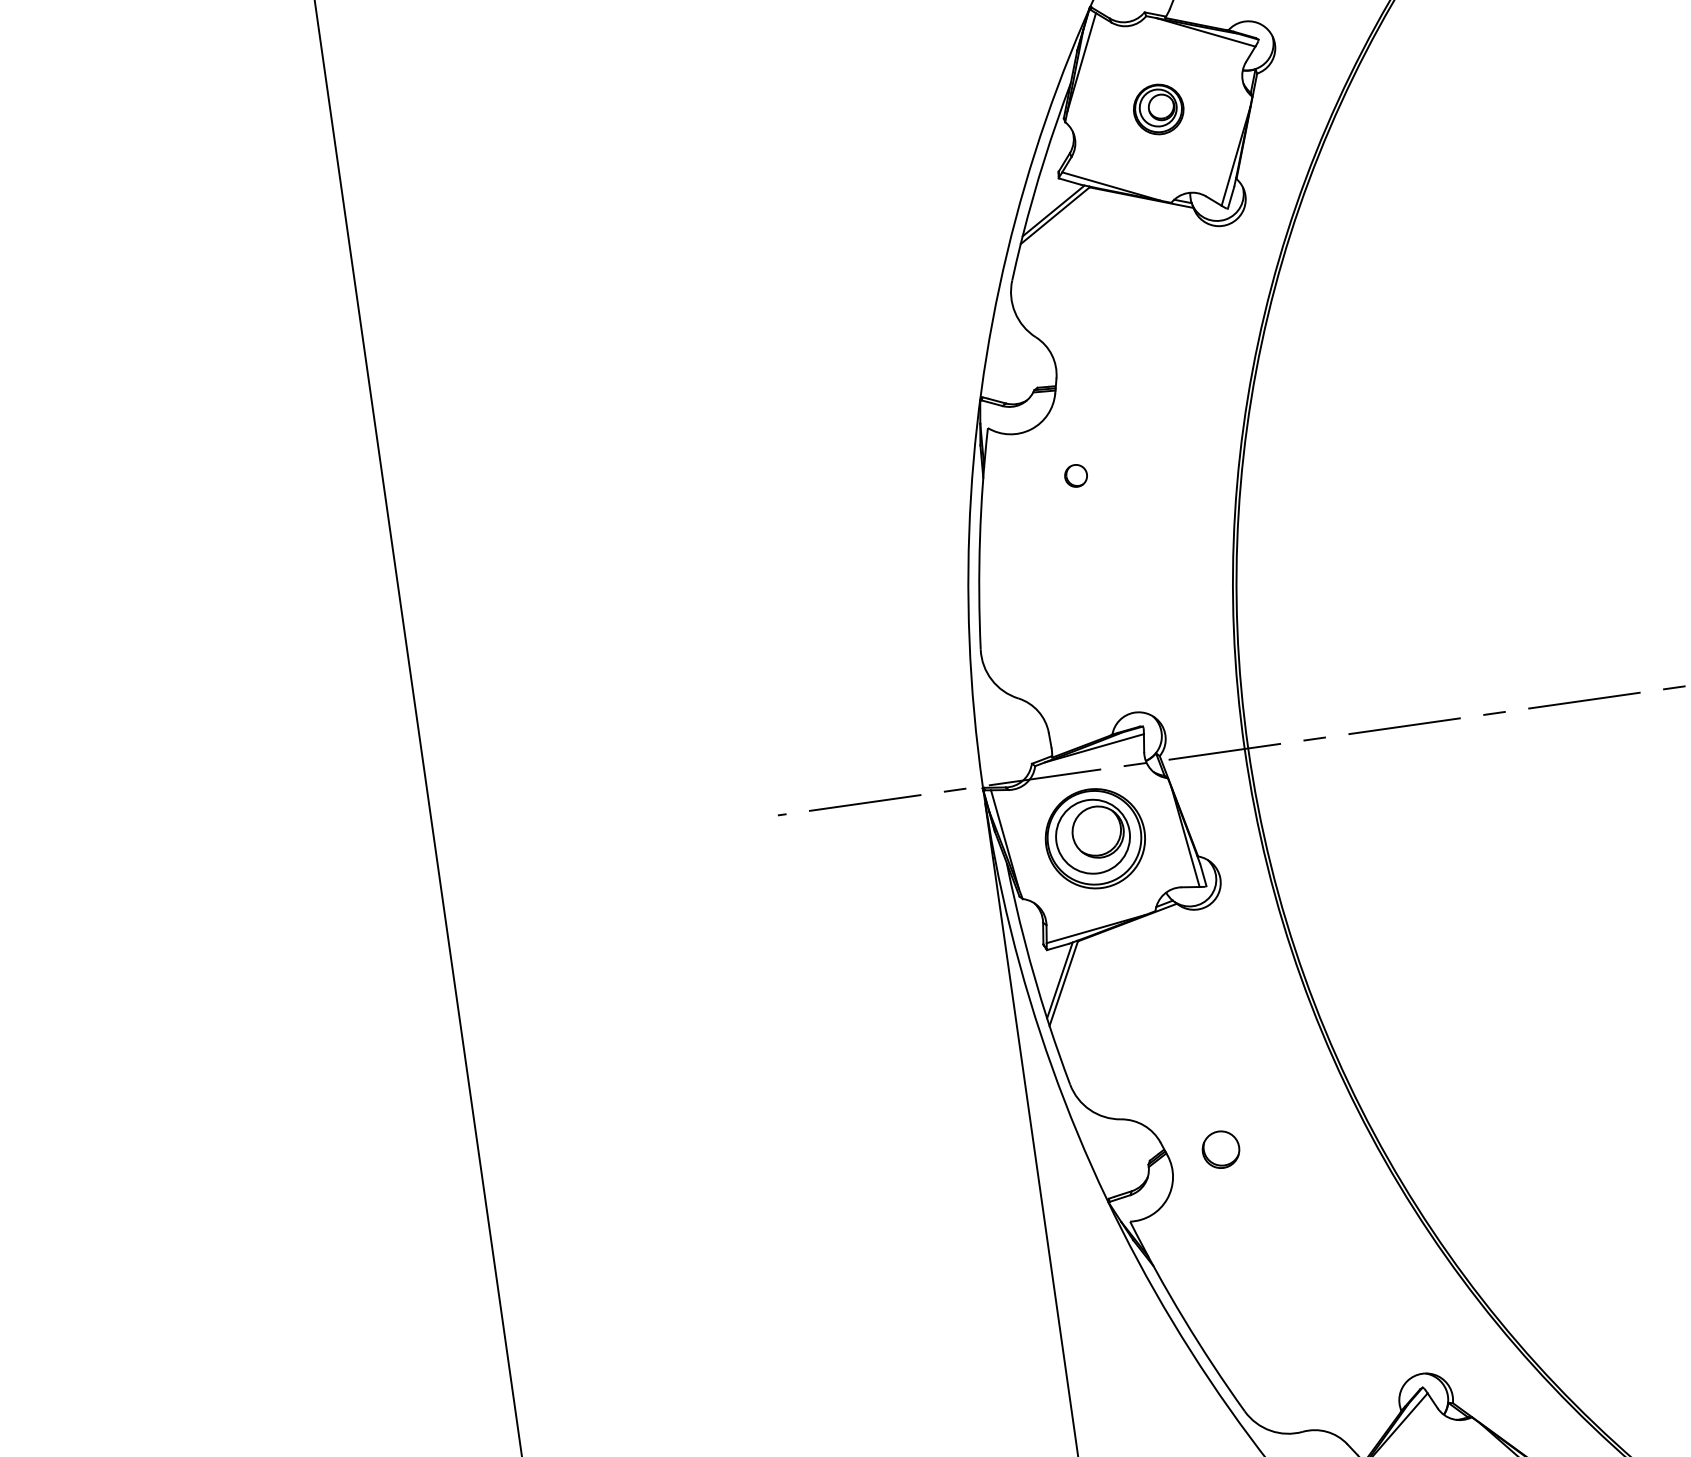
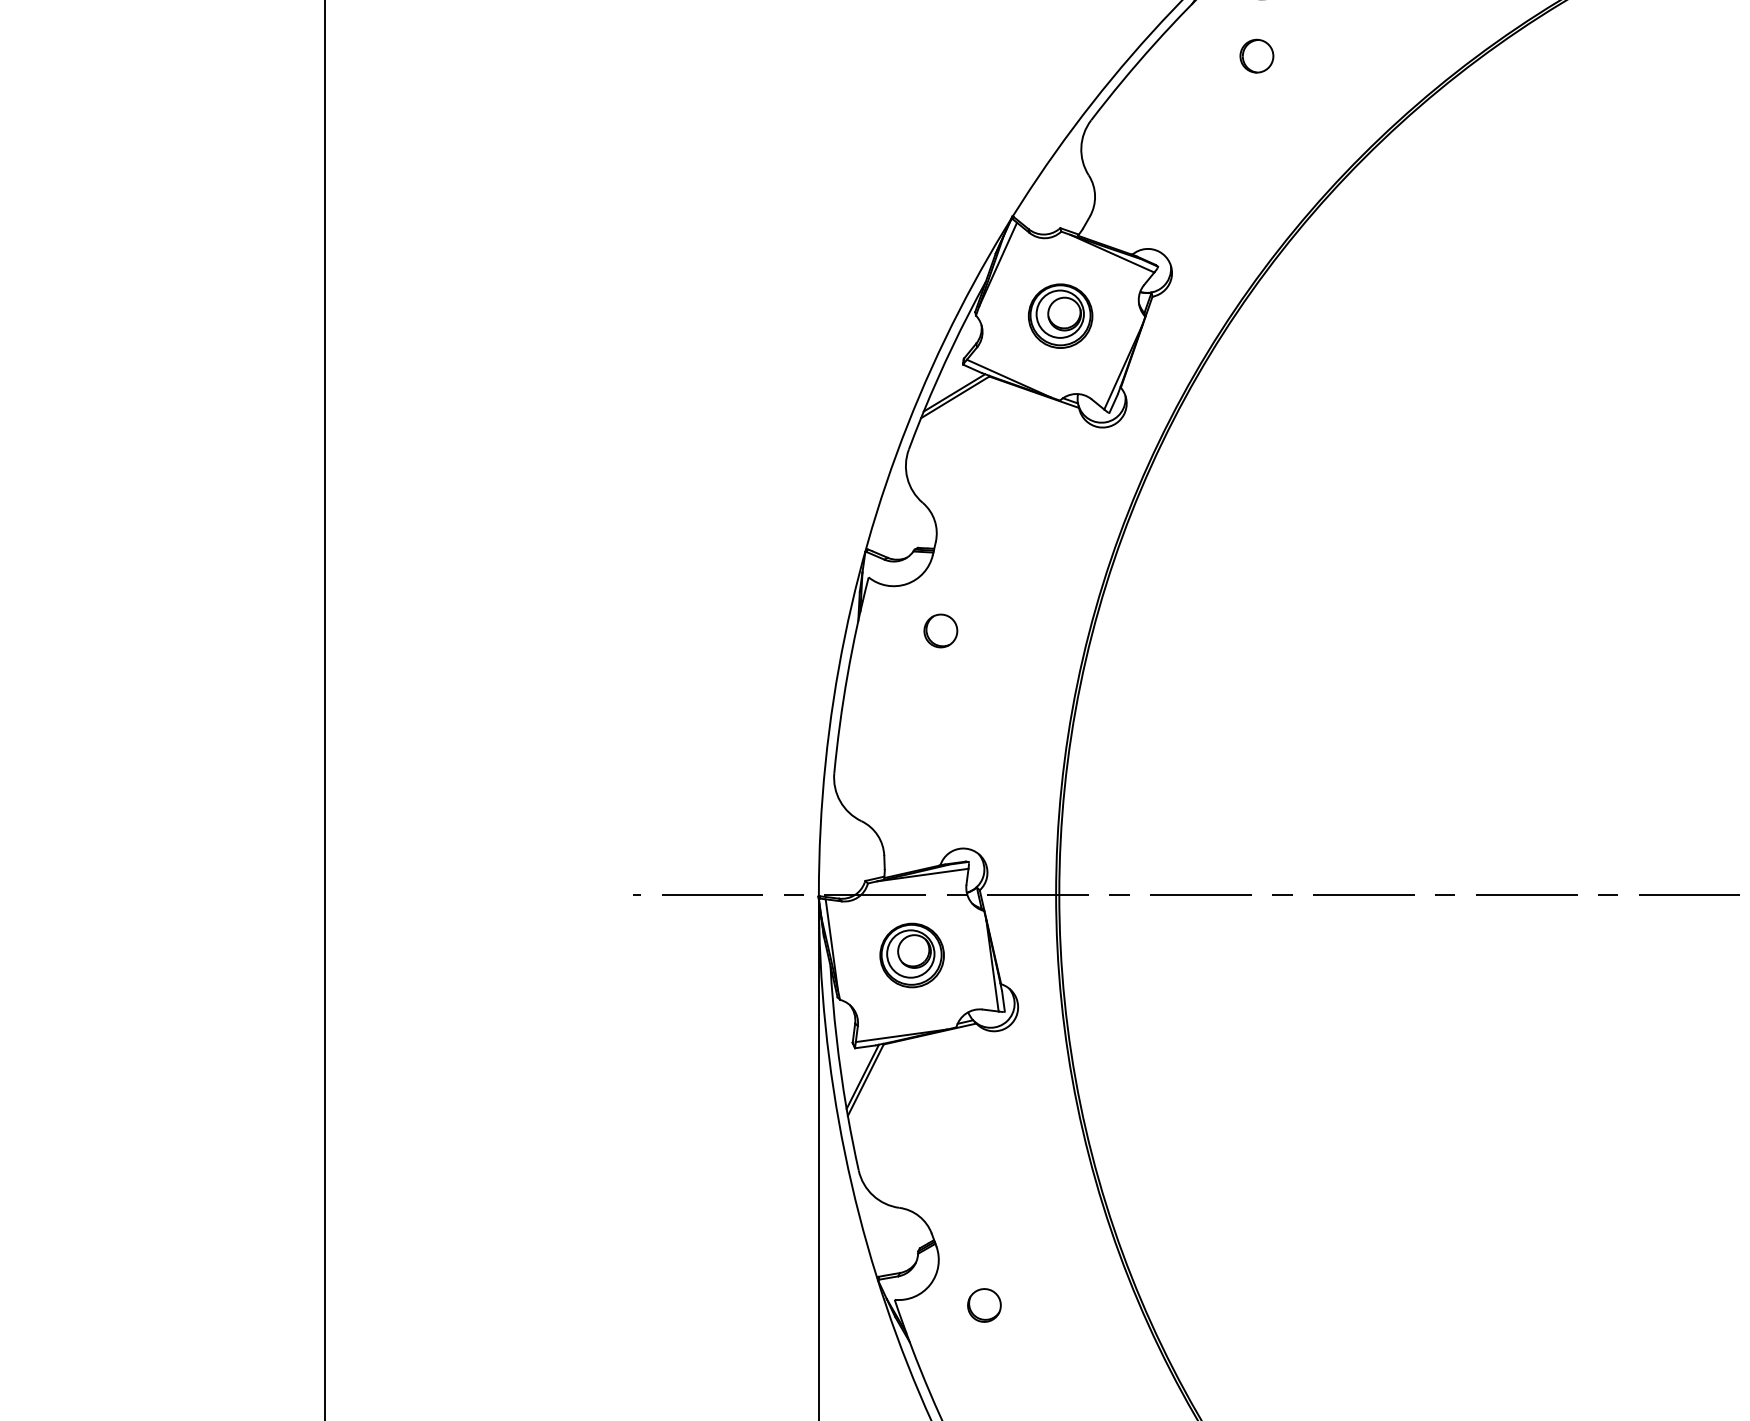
part: (1158, 108) -> (1060, 315), size x1.43
part: (1075, 475) -> (940, 630), size x1.67
part: (1094, 838) -> (911, 955), size x0.71
part: (1221, 1149) -> (984, 1305), moved

